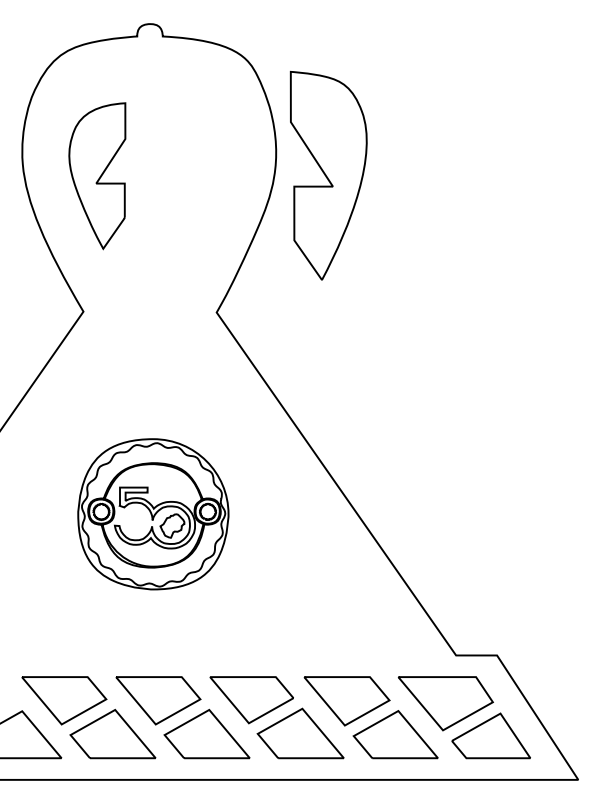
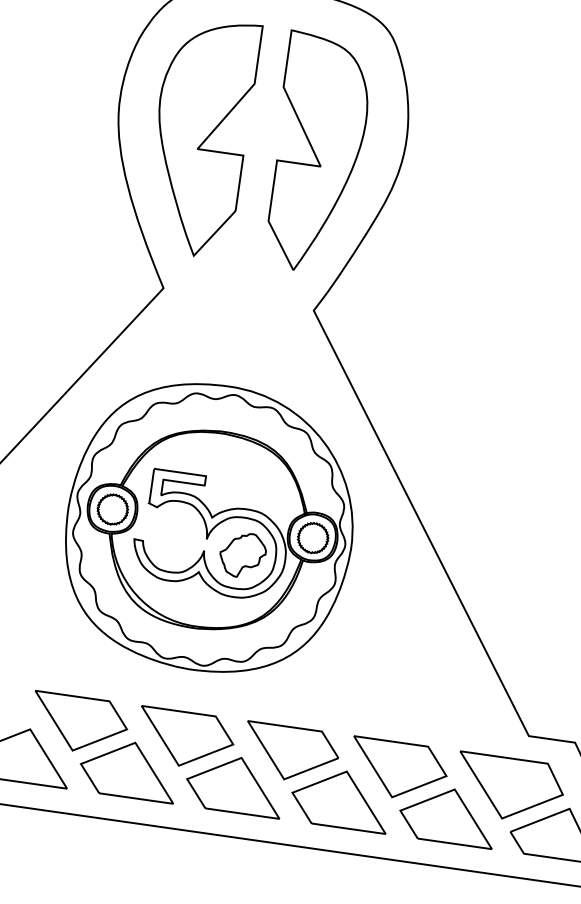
part: (328, 175) -> (317, 153), moved
part: (97, 176) -> (201, 137), size x1.43
part: (153, 514) -> (209, 528), size x1.67

